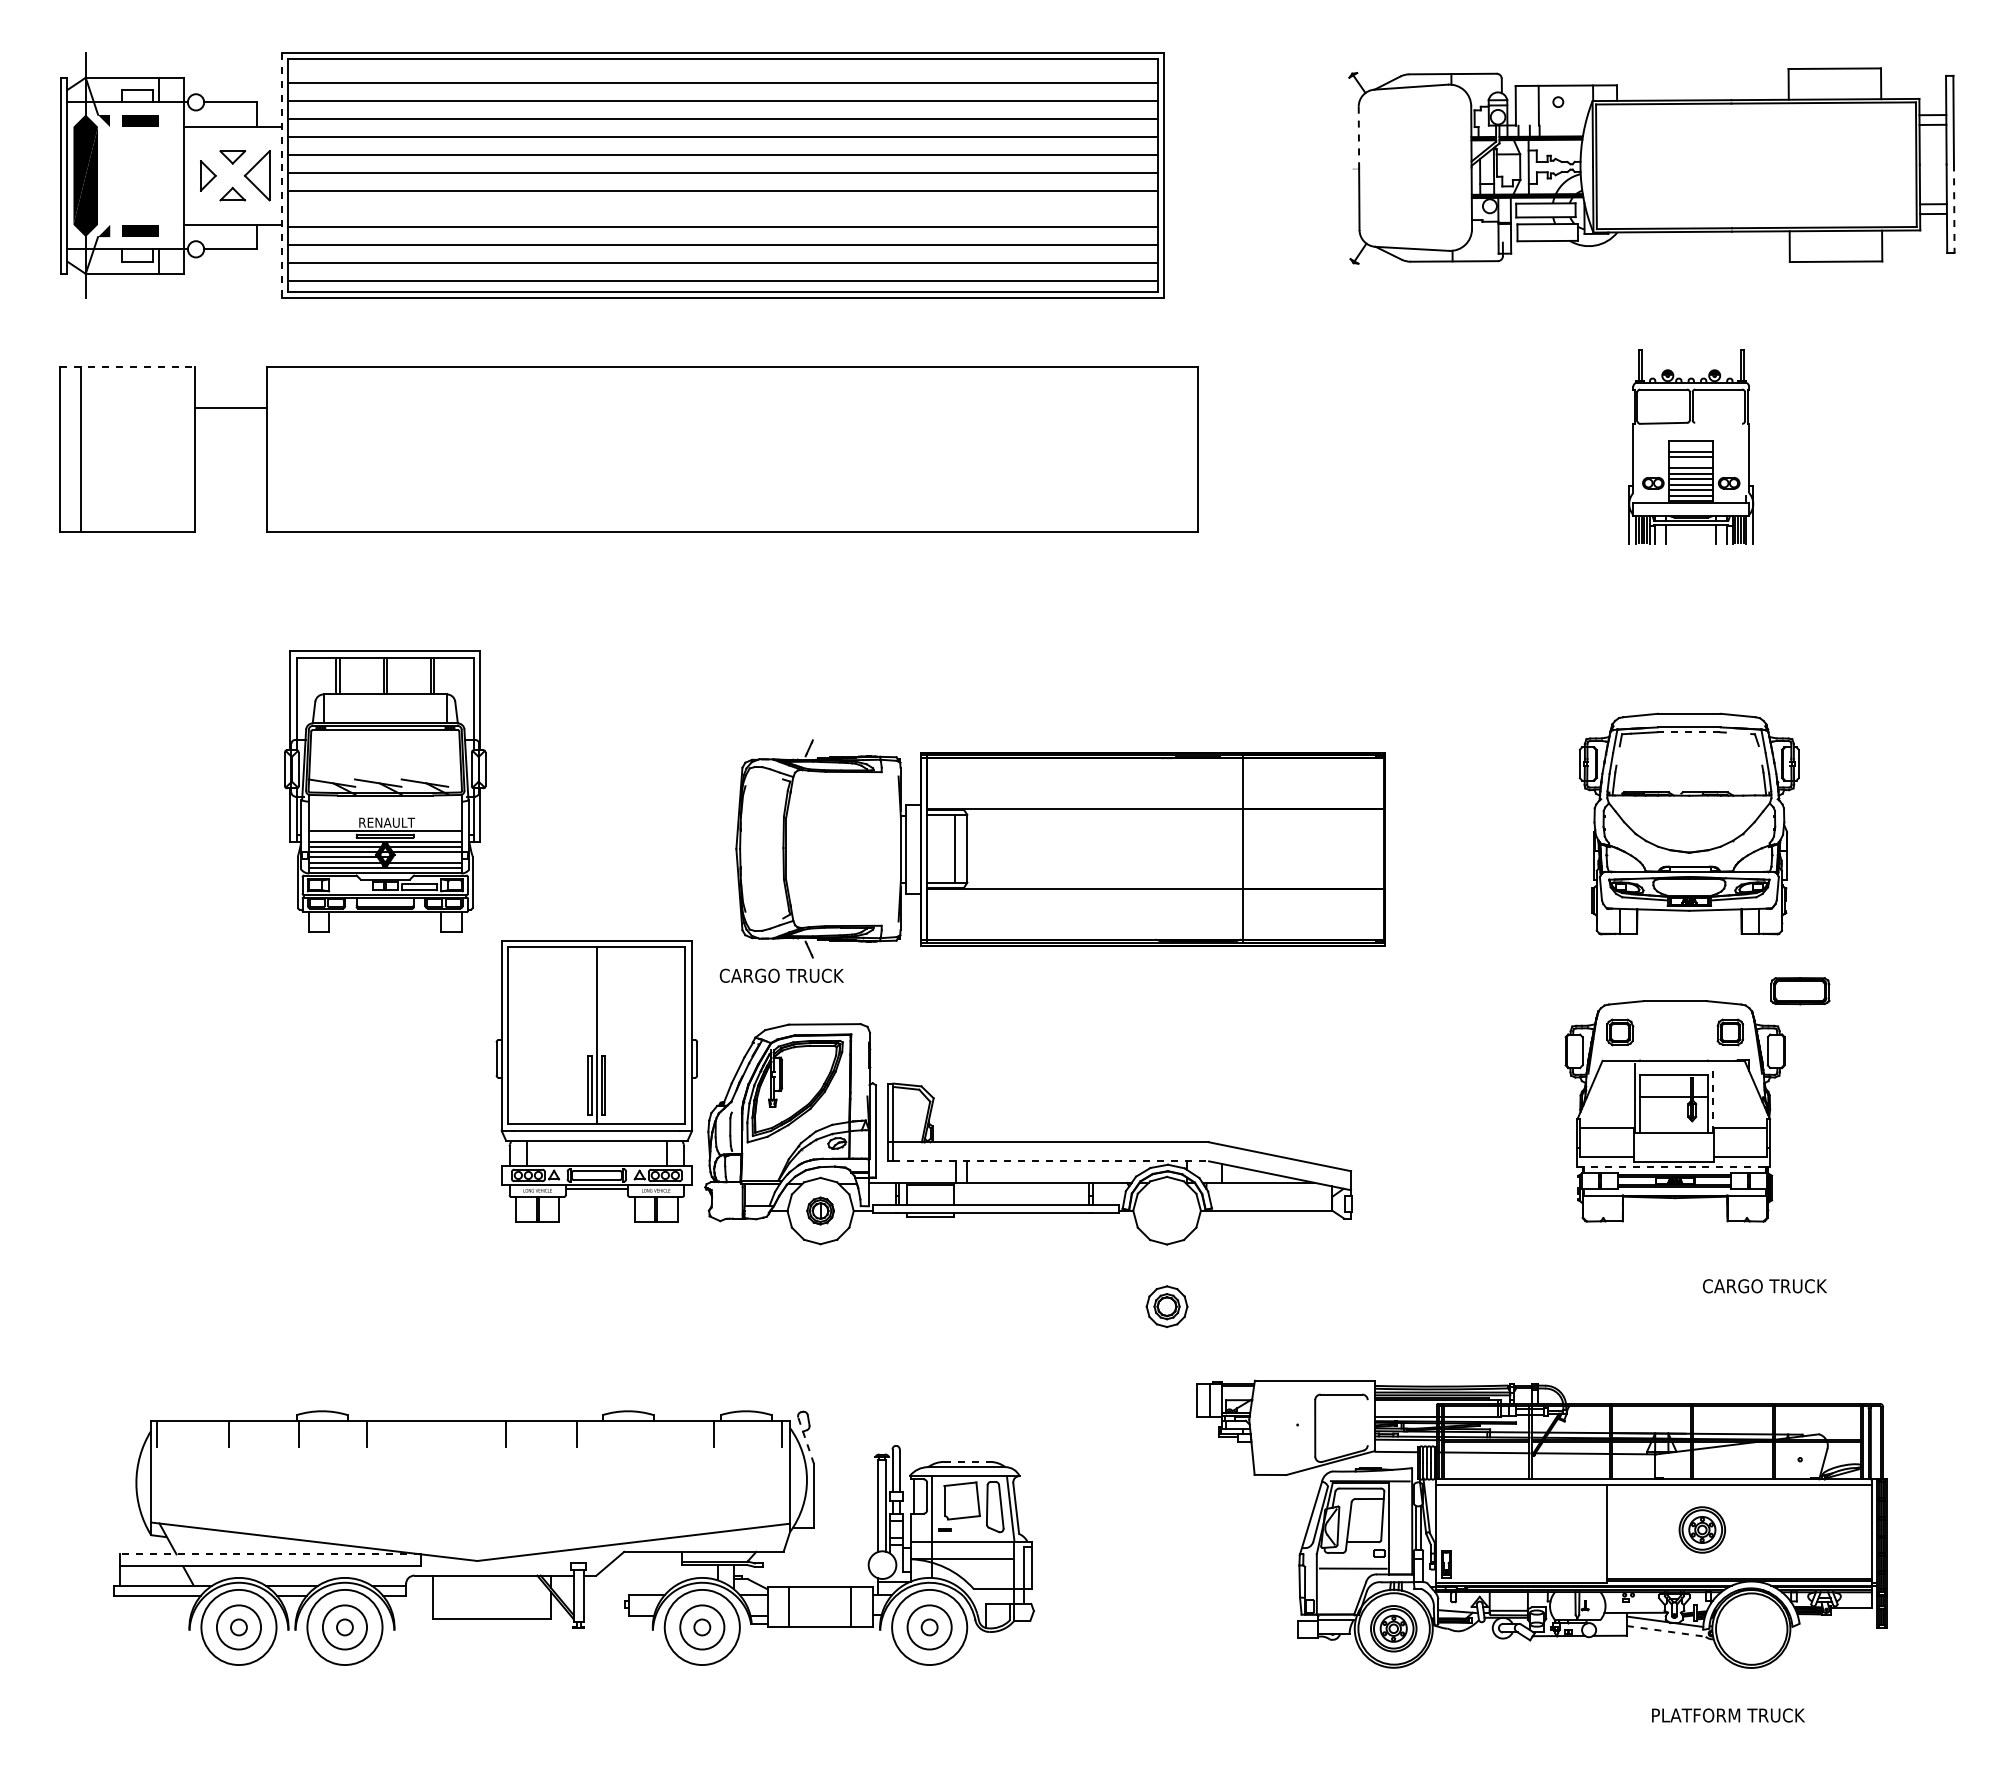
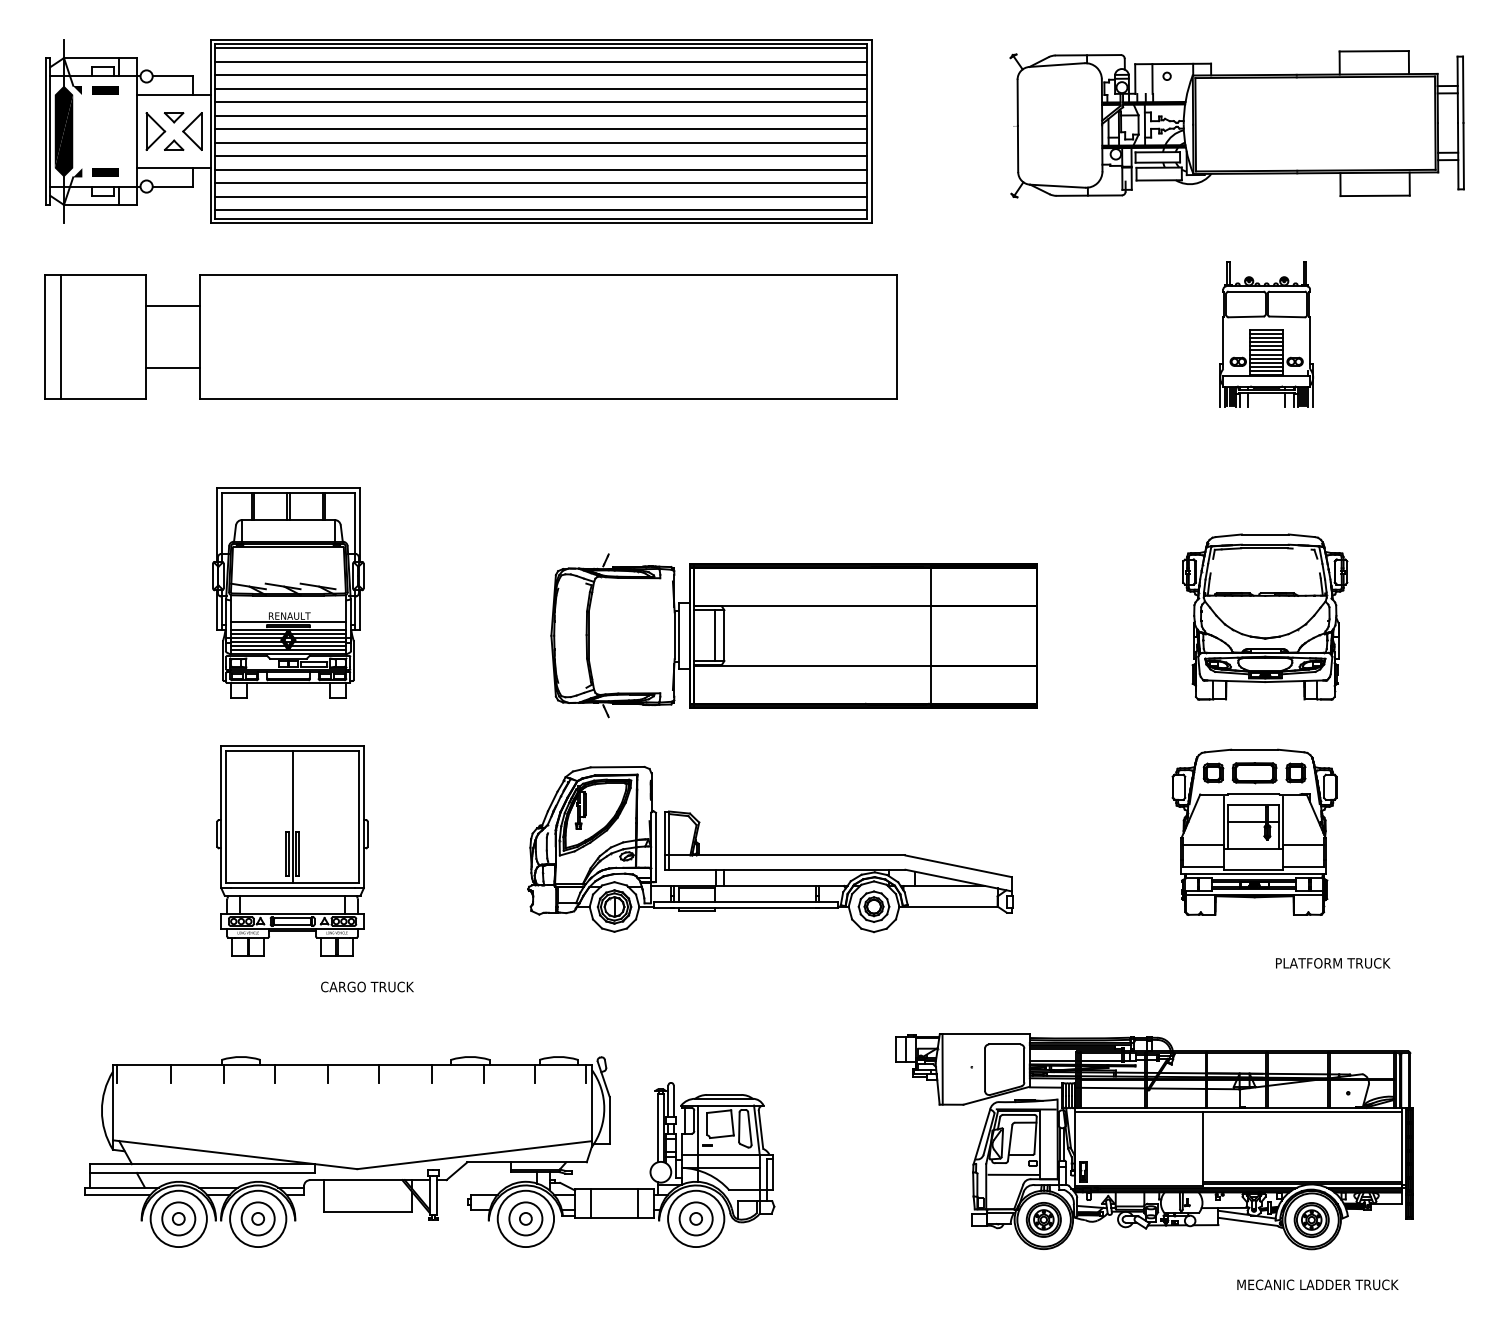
line: (722, 64) -> (541, 48), added
line: (1358, 137) -> (1017, 102), dashed -> solid
part: (208, 175) -> (155, 131), size x1.67
line: (281, 175) -> (210, 131), dashed -> solid
line: (722, 209) -> (541, 156), added
line: (1954, 209) -> (1463, 156), dashed -> solid
line: (128, 366) -> (96, 274), dashed -> solid
line: (1718, 422) -> (1287, 316), added
line: (1691, 446) -> (1266, 334), added
line: (1691, 462) -> (1266, 346), added
line: (230, 491) -> (172, 367), added
line: (1688, 732) -> (1264, 548), dashed -> solid
line: (426, 857) -> (319, 642), added
text: (781, 975) -> (367, 986), moved
part: (1800, 991) -> (1254, 773), moved
part: (596, 1081) -> (292, 851), moved
line: (1713, 1098) -> (1283, 822), dashed -> solid
line: (1051, 1161) -> (787, 869), dashed -> solid
line: (1674, 1167) -> (1254, 874), dashed -> solid
part: (820, 1210) -> (614, 906), size x1.67
text: (1779, 1286) -> (1332, 963), CARGO TRUCK -> PLATFORM TRUCK
part: (1166, 1306) -> (873, 906), moved
line: (1367, 1422) -> (1024, 1065), added
line: (1258, 1427) -> (942, 1069), added
line: (437, 1433) -> (327, 1073), added
line: (646, 1433) -> (484, 1073), added
line: (806, 1440) -> (603, 1078), dashed -> solid
line: (967, 1461) -> (724, 1094), dashed -> solid
part: (1701, 1529) -> (1311, 1219), moved
line: (270, 1554) -> (202, 1164), dashed -> solid
line: (1666, 1631) -> (1248, 1221), dashed -> solid
text: (1760, 1715) -> (1318, 1284), PLATFORM TRUCK -> MECANIC LADDER TRUCK

